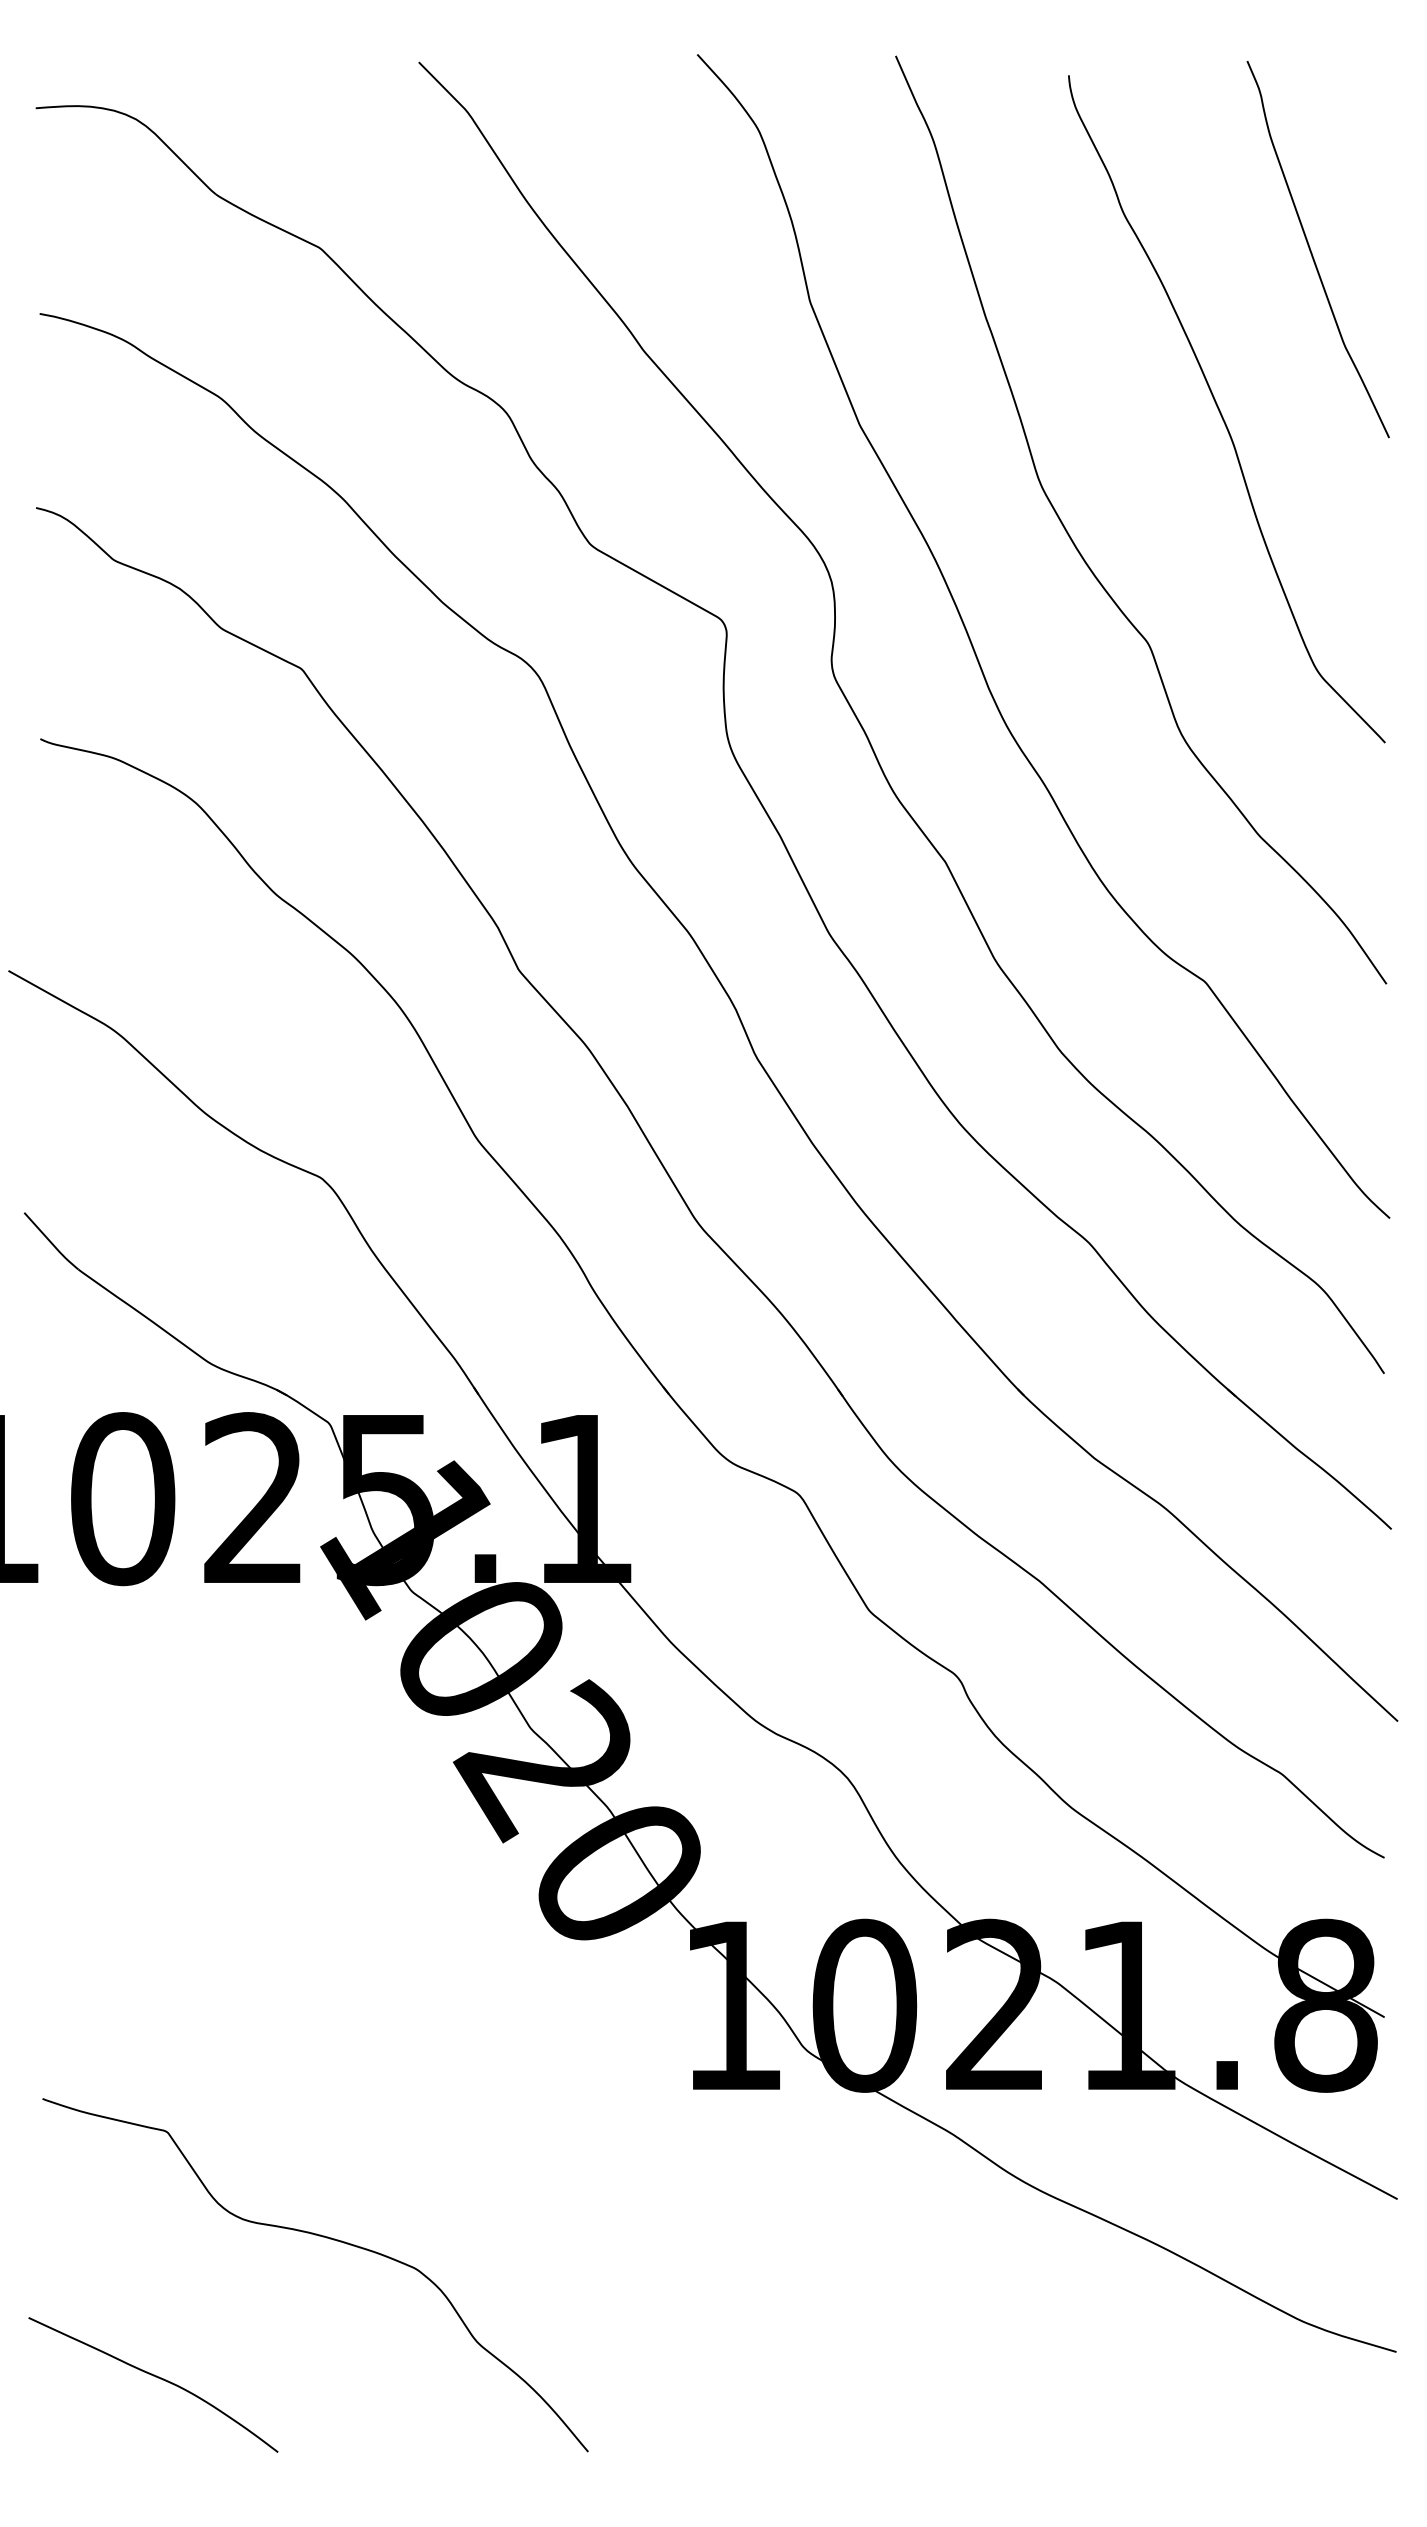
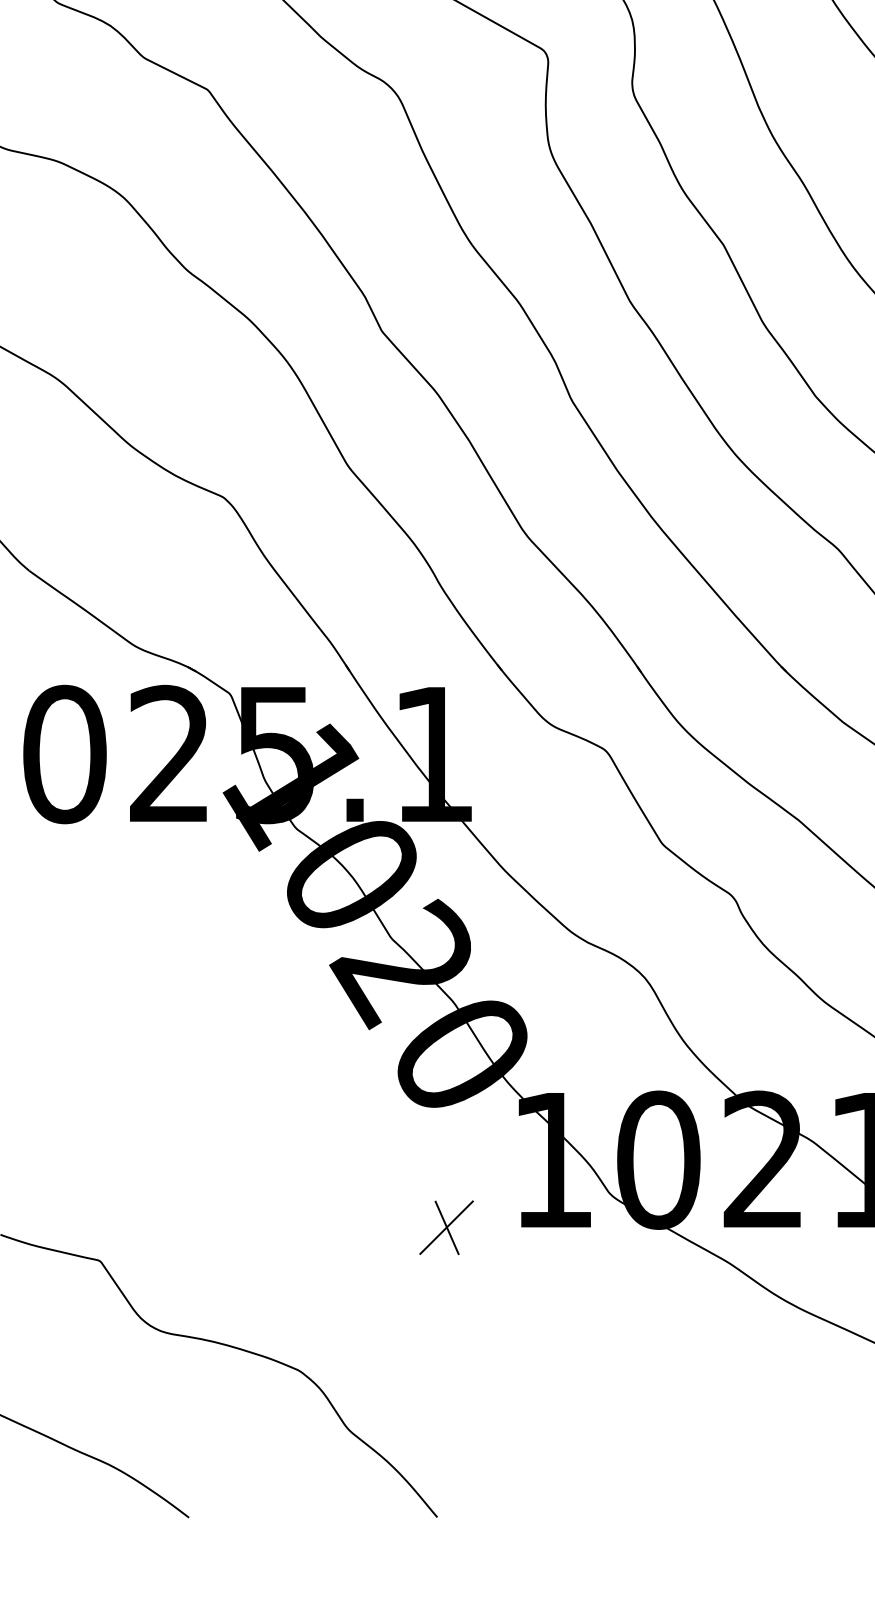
part: (599, 2089) -> (446, 1227), added

